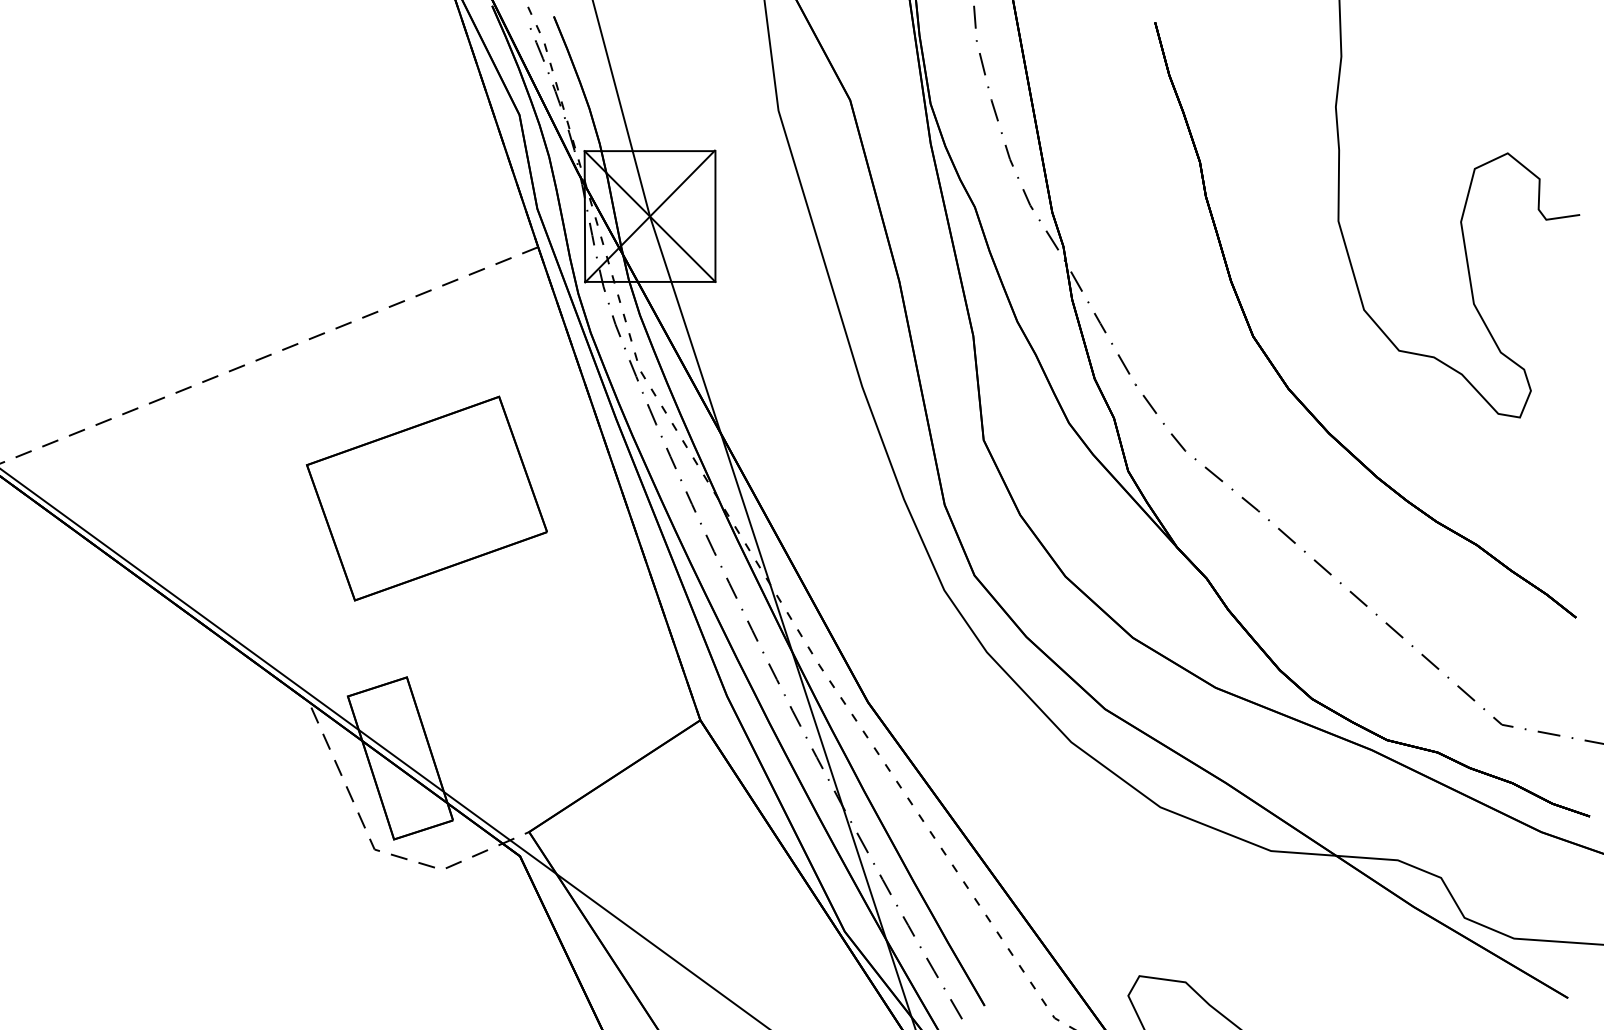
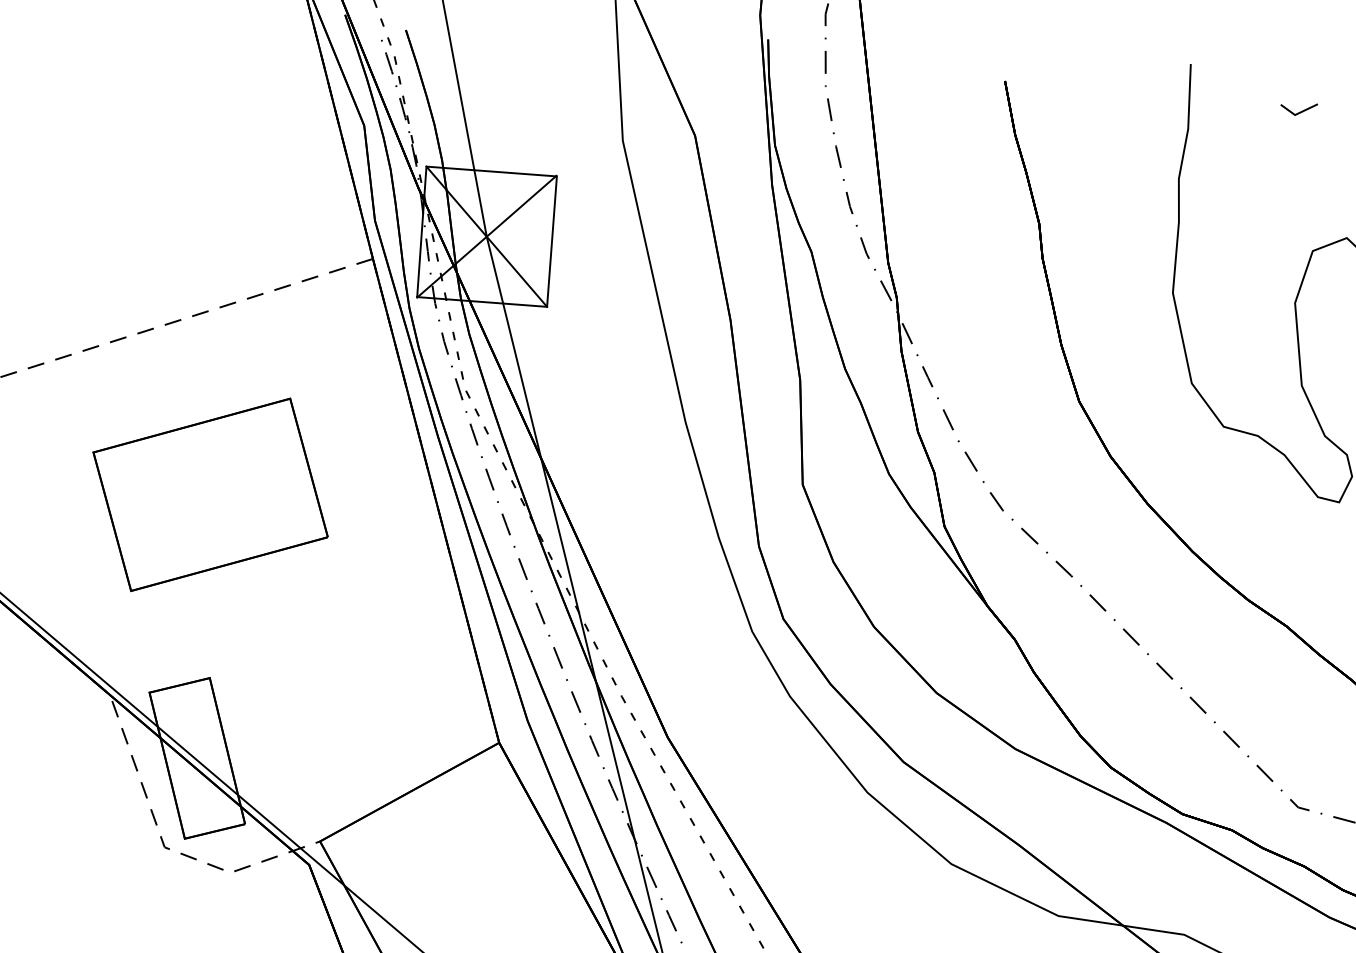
line: (1451, 30) -> (1299, 111), added
part: (426, 498) -> (210, 494), moved

